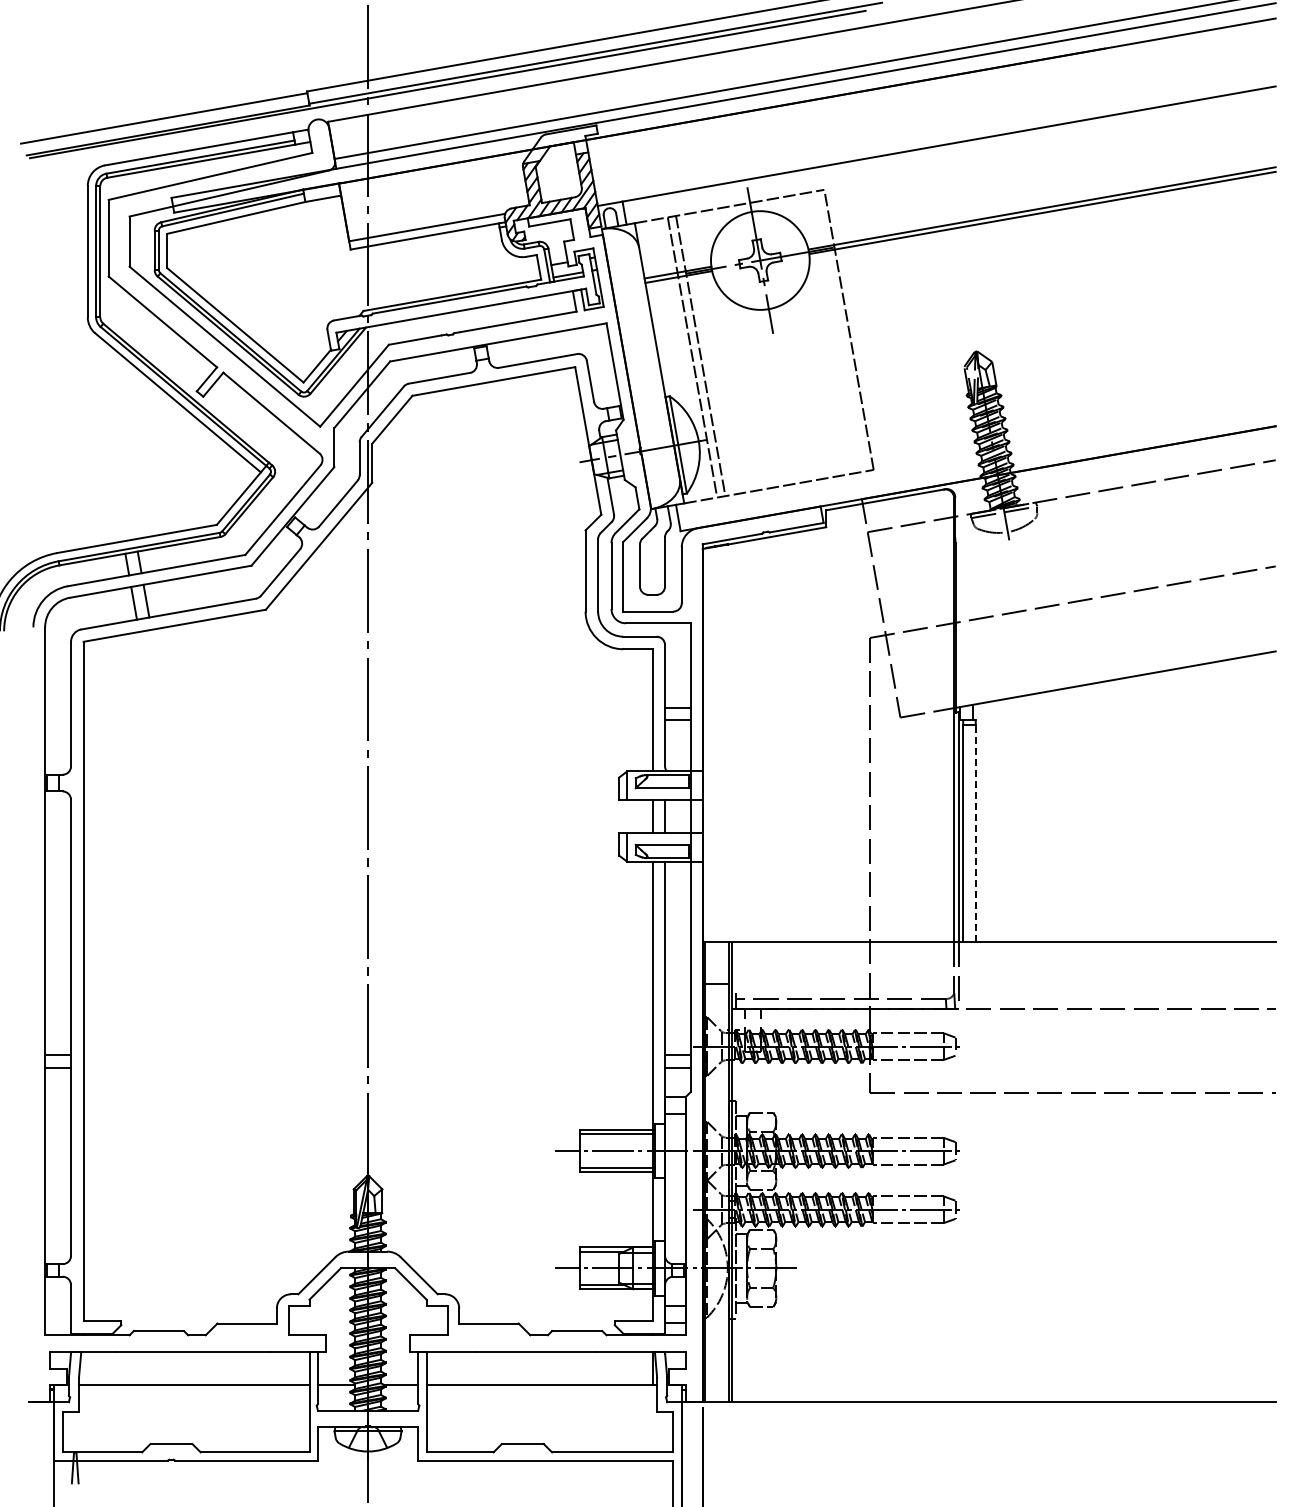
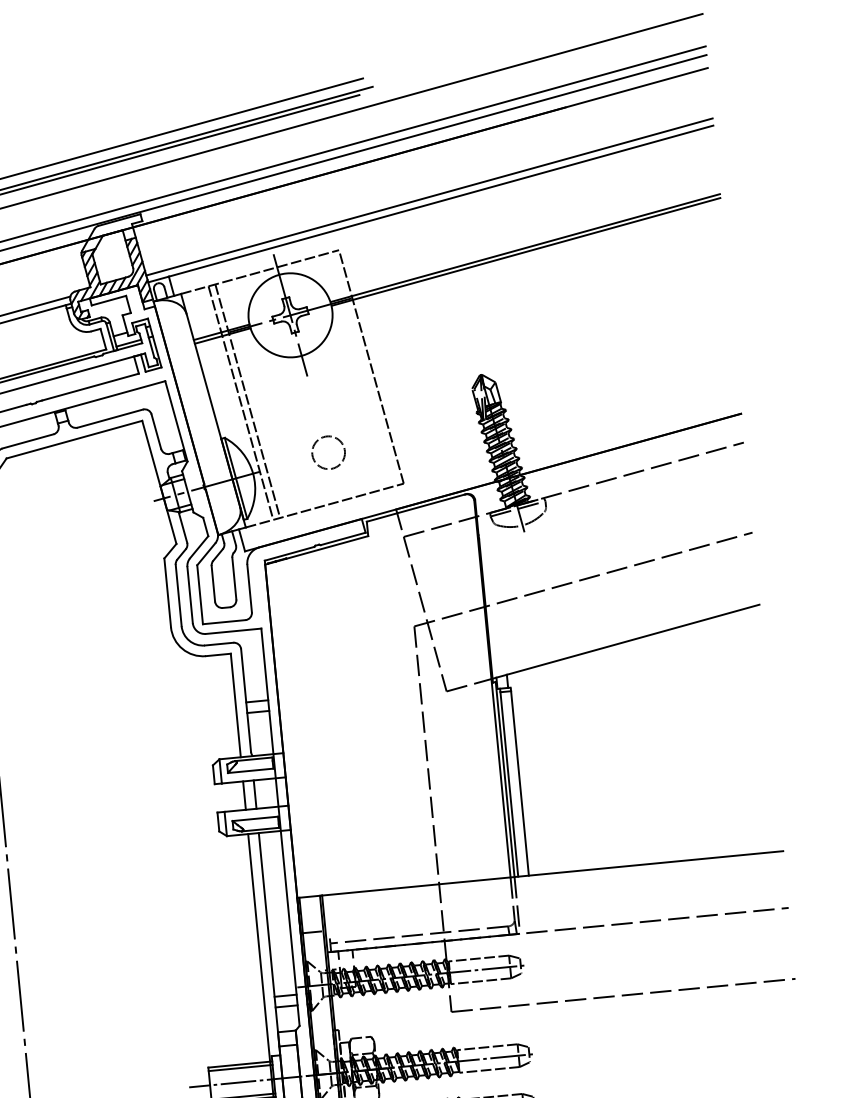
line: (935, 137) -> (429, 196), added
circle: (789, 425) -> (328, 452), added
line: (975, 833) -> (519, 783), dashed -> solid

